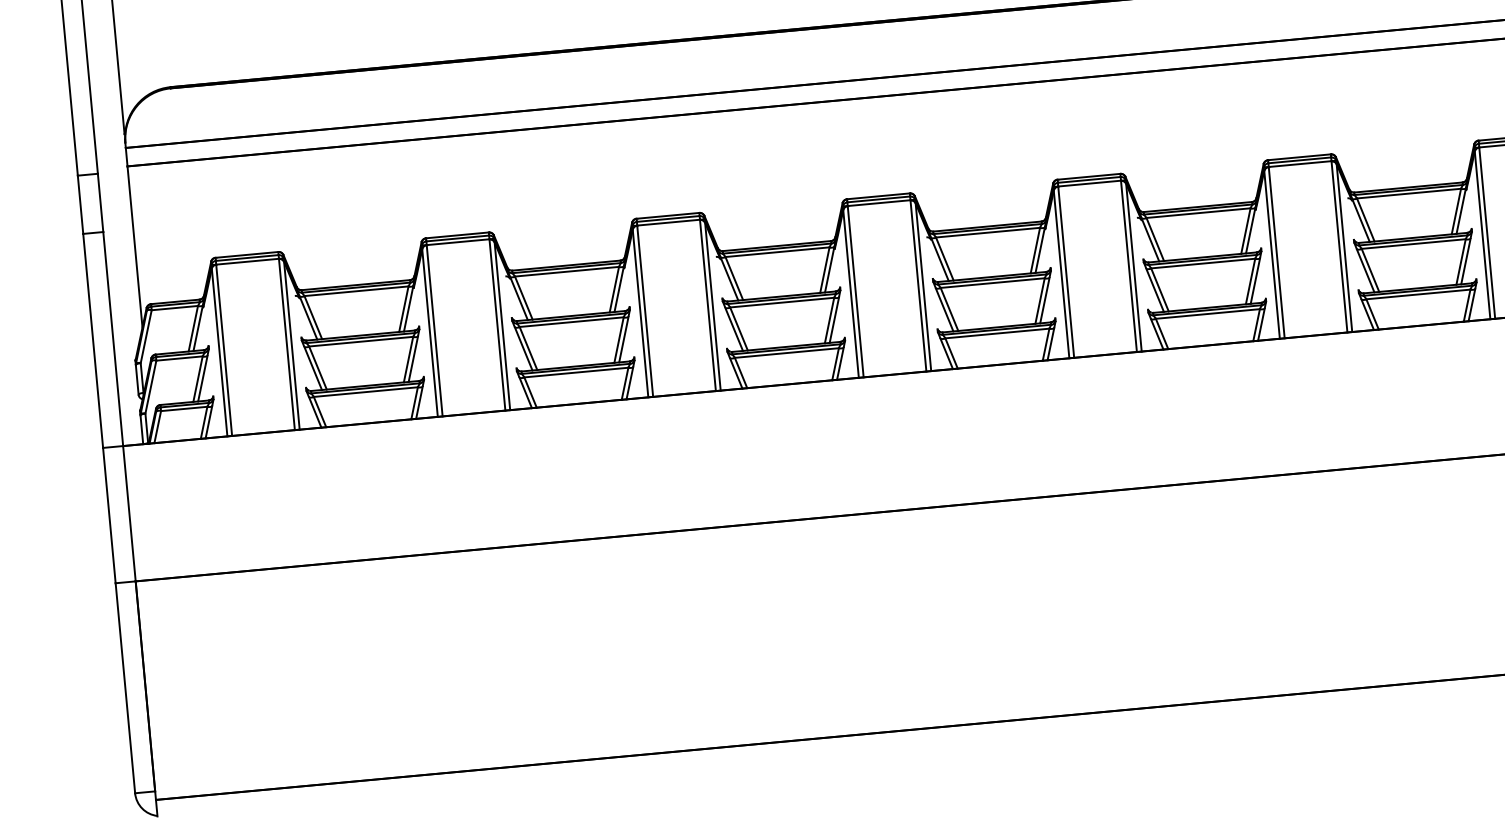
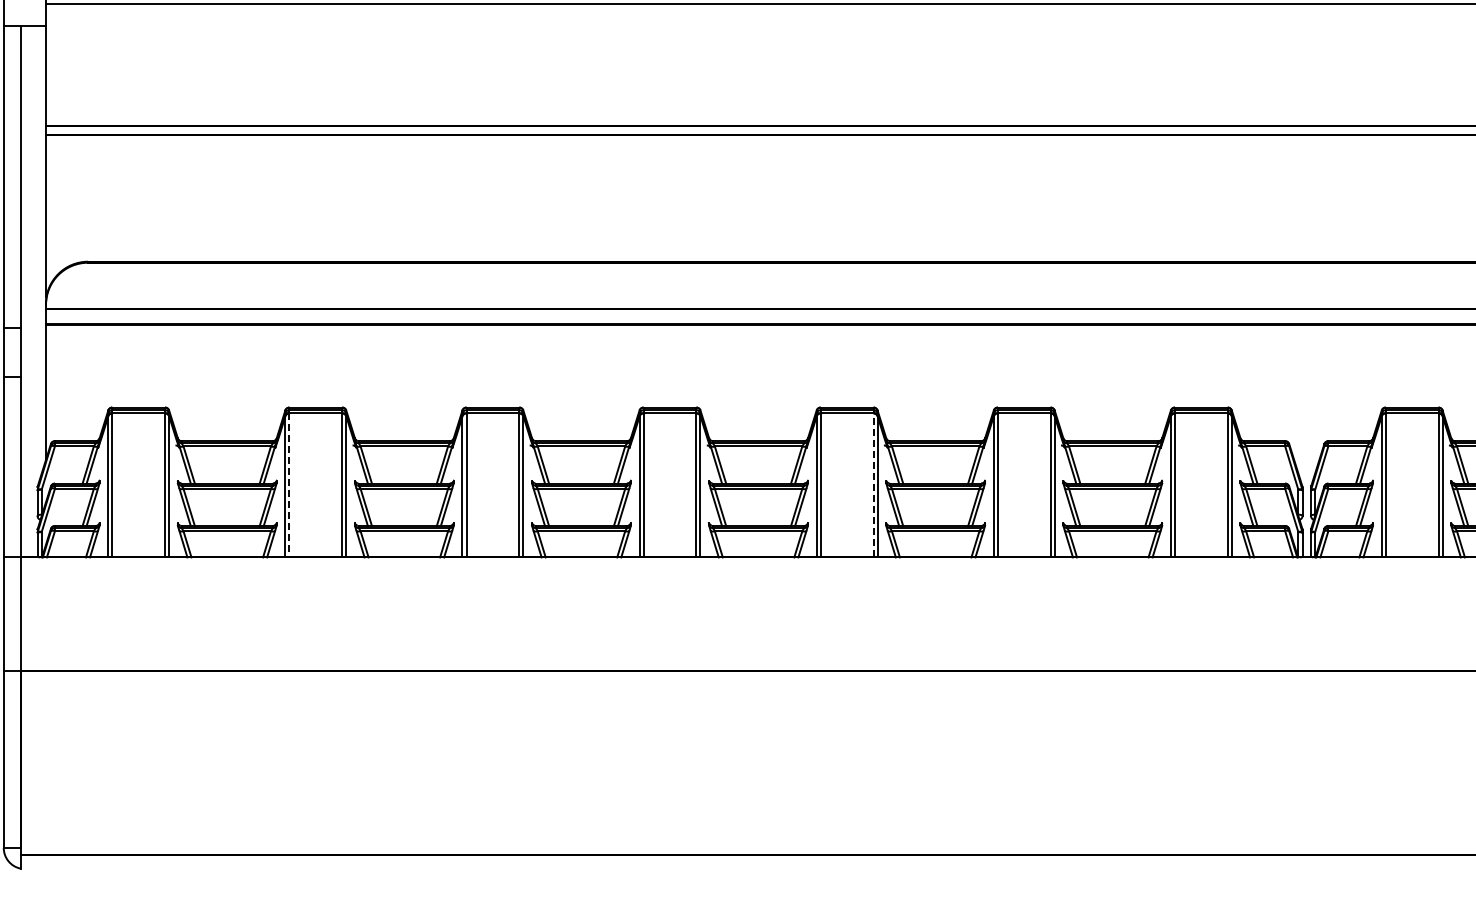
line: (1128, 265) -> (873, 484), solid -> dashed
line: (434, 330) -> (289, 485), solid -> dashed

